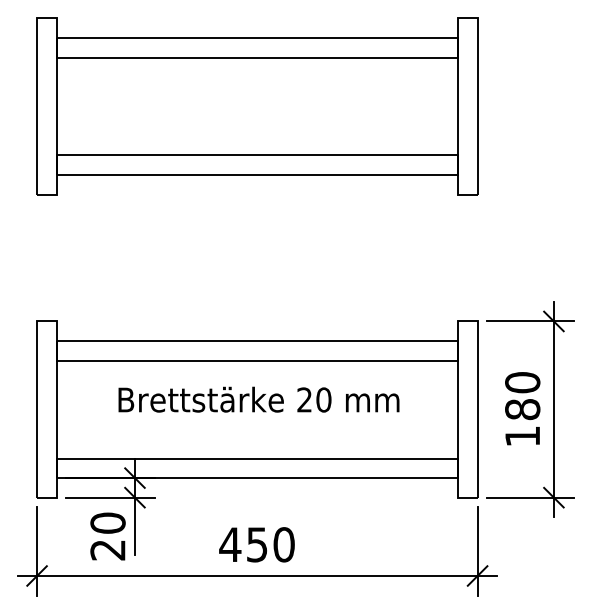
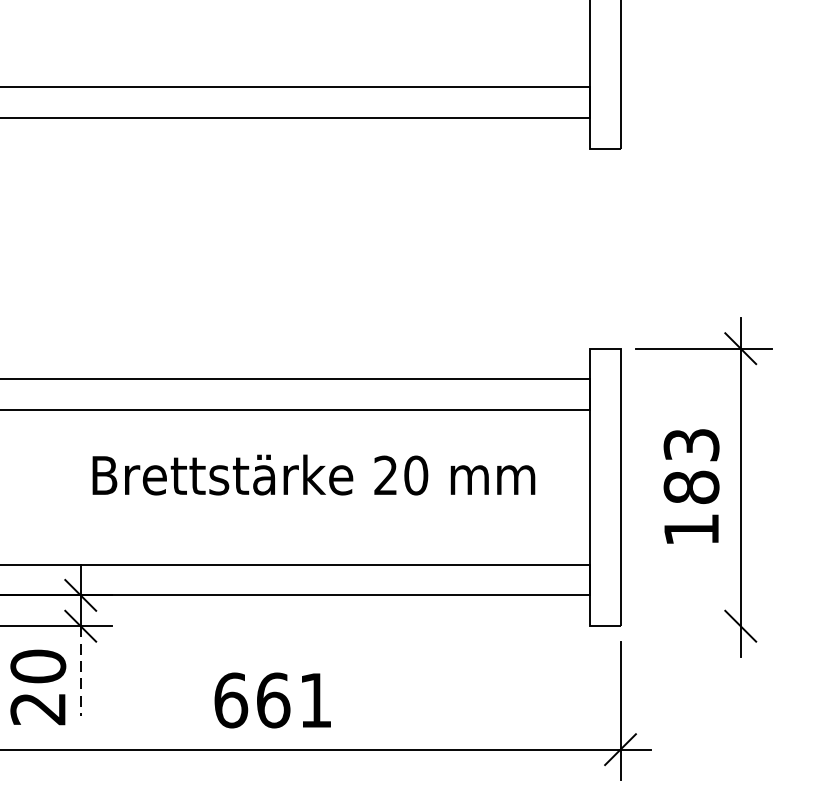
text: (522, 382) -> (691, 444), 180 -> 183
text: (258, 399) -> (313, 474), moved
line: (530, 497) -> (703, 625), removed
line: (134, 526) -> (79, 671), solid -> dashed
text: (256, 544) -> (272, 700), 450 -> 661

